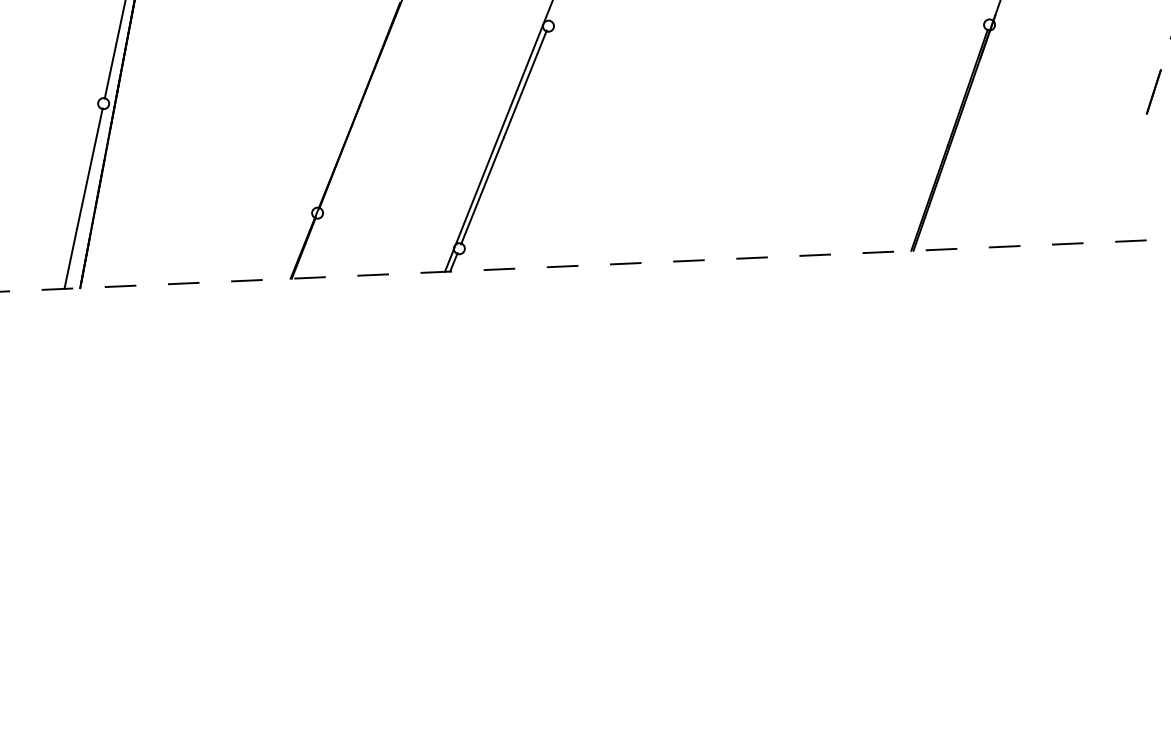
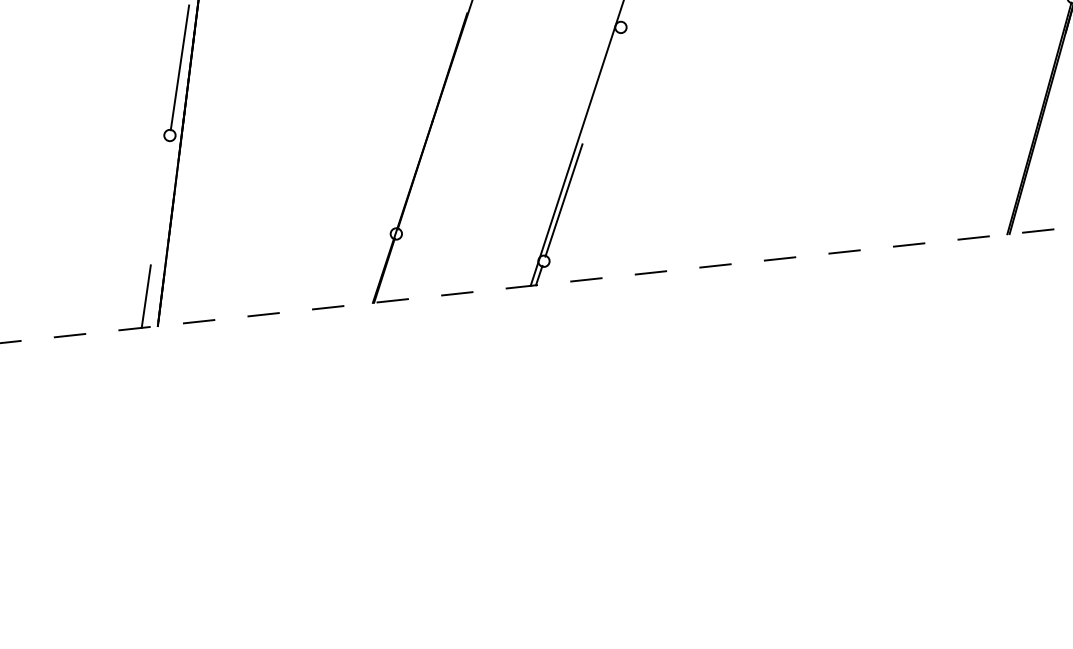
line: (524, 83) -> (600, 87), removed
line: (89, 168) -> (159, 202), removed

